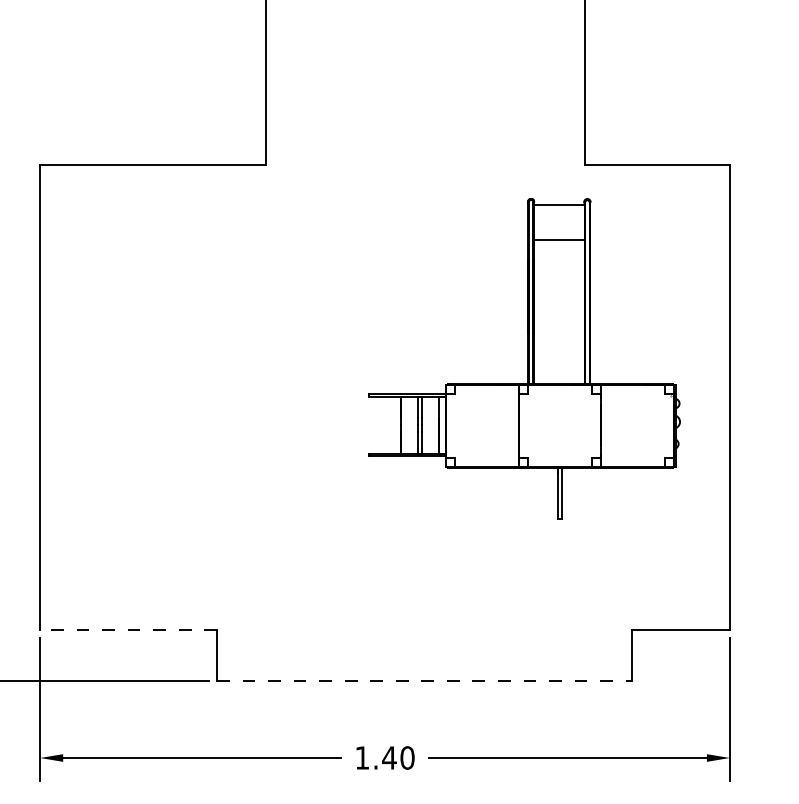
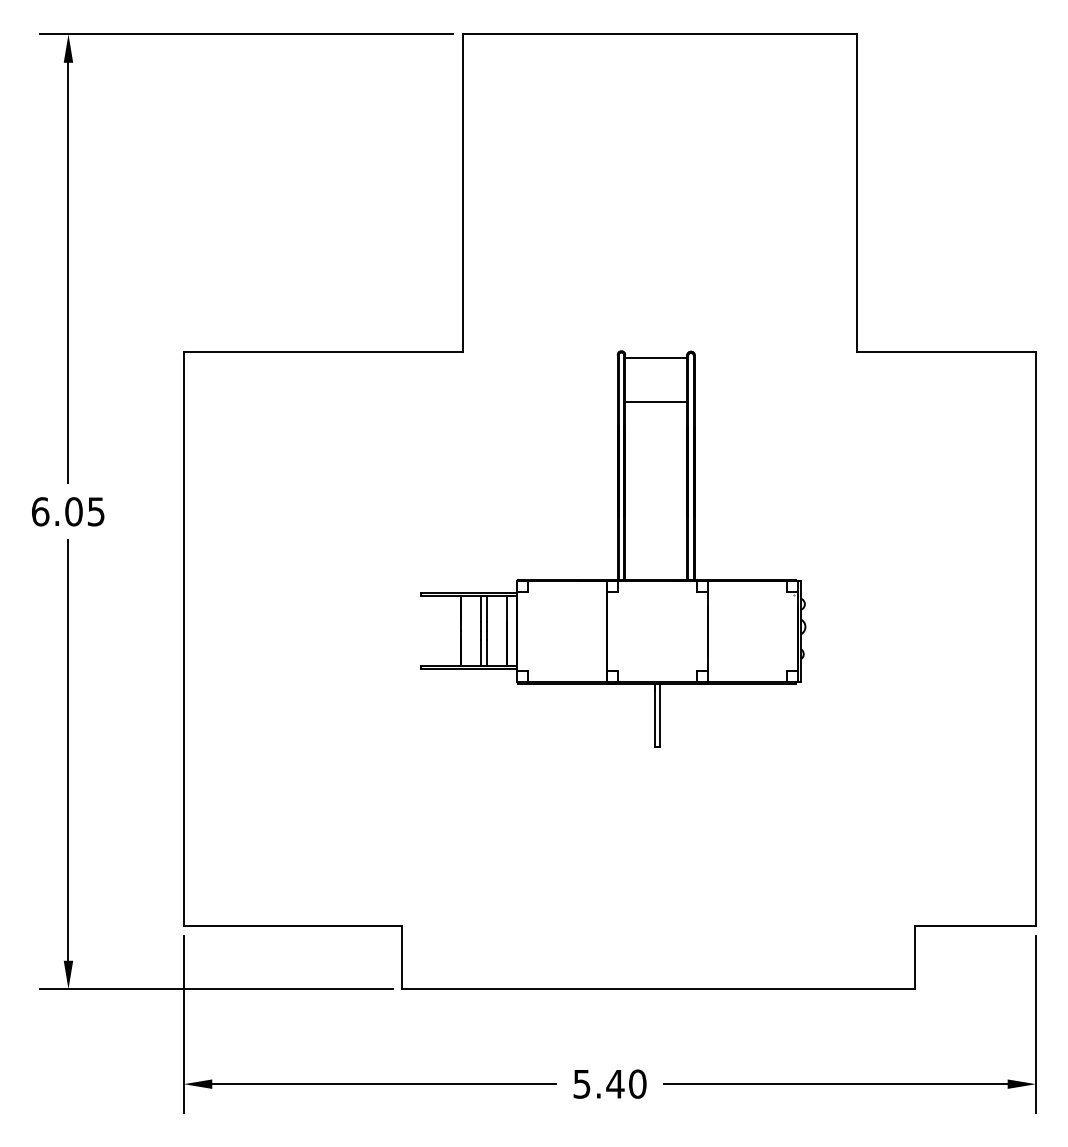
part: (524, 358) -> (613, 548), moved
line: (128, 630) -> (292, 926), dashed -> solid
line: (425, 681) -> (659, 989), dashed -> solid
text: (362, 758) -> (581, 1084), 1.40 -> 5.40

